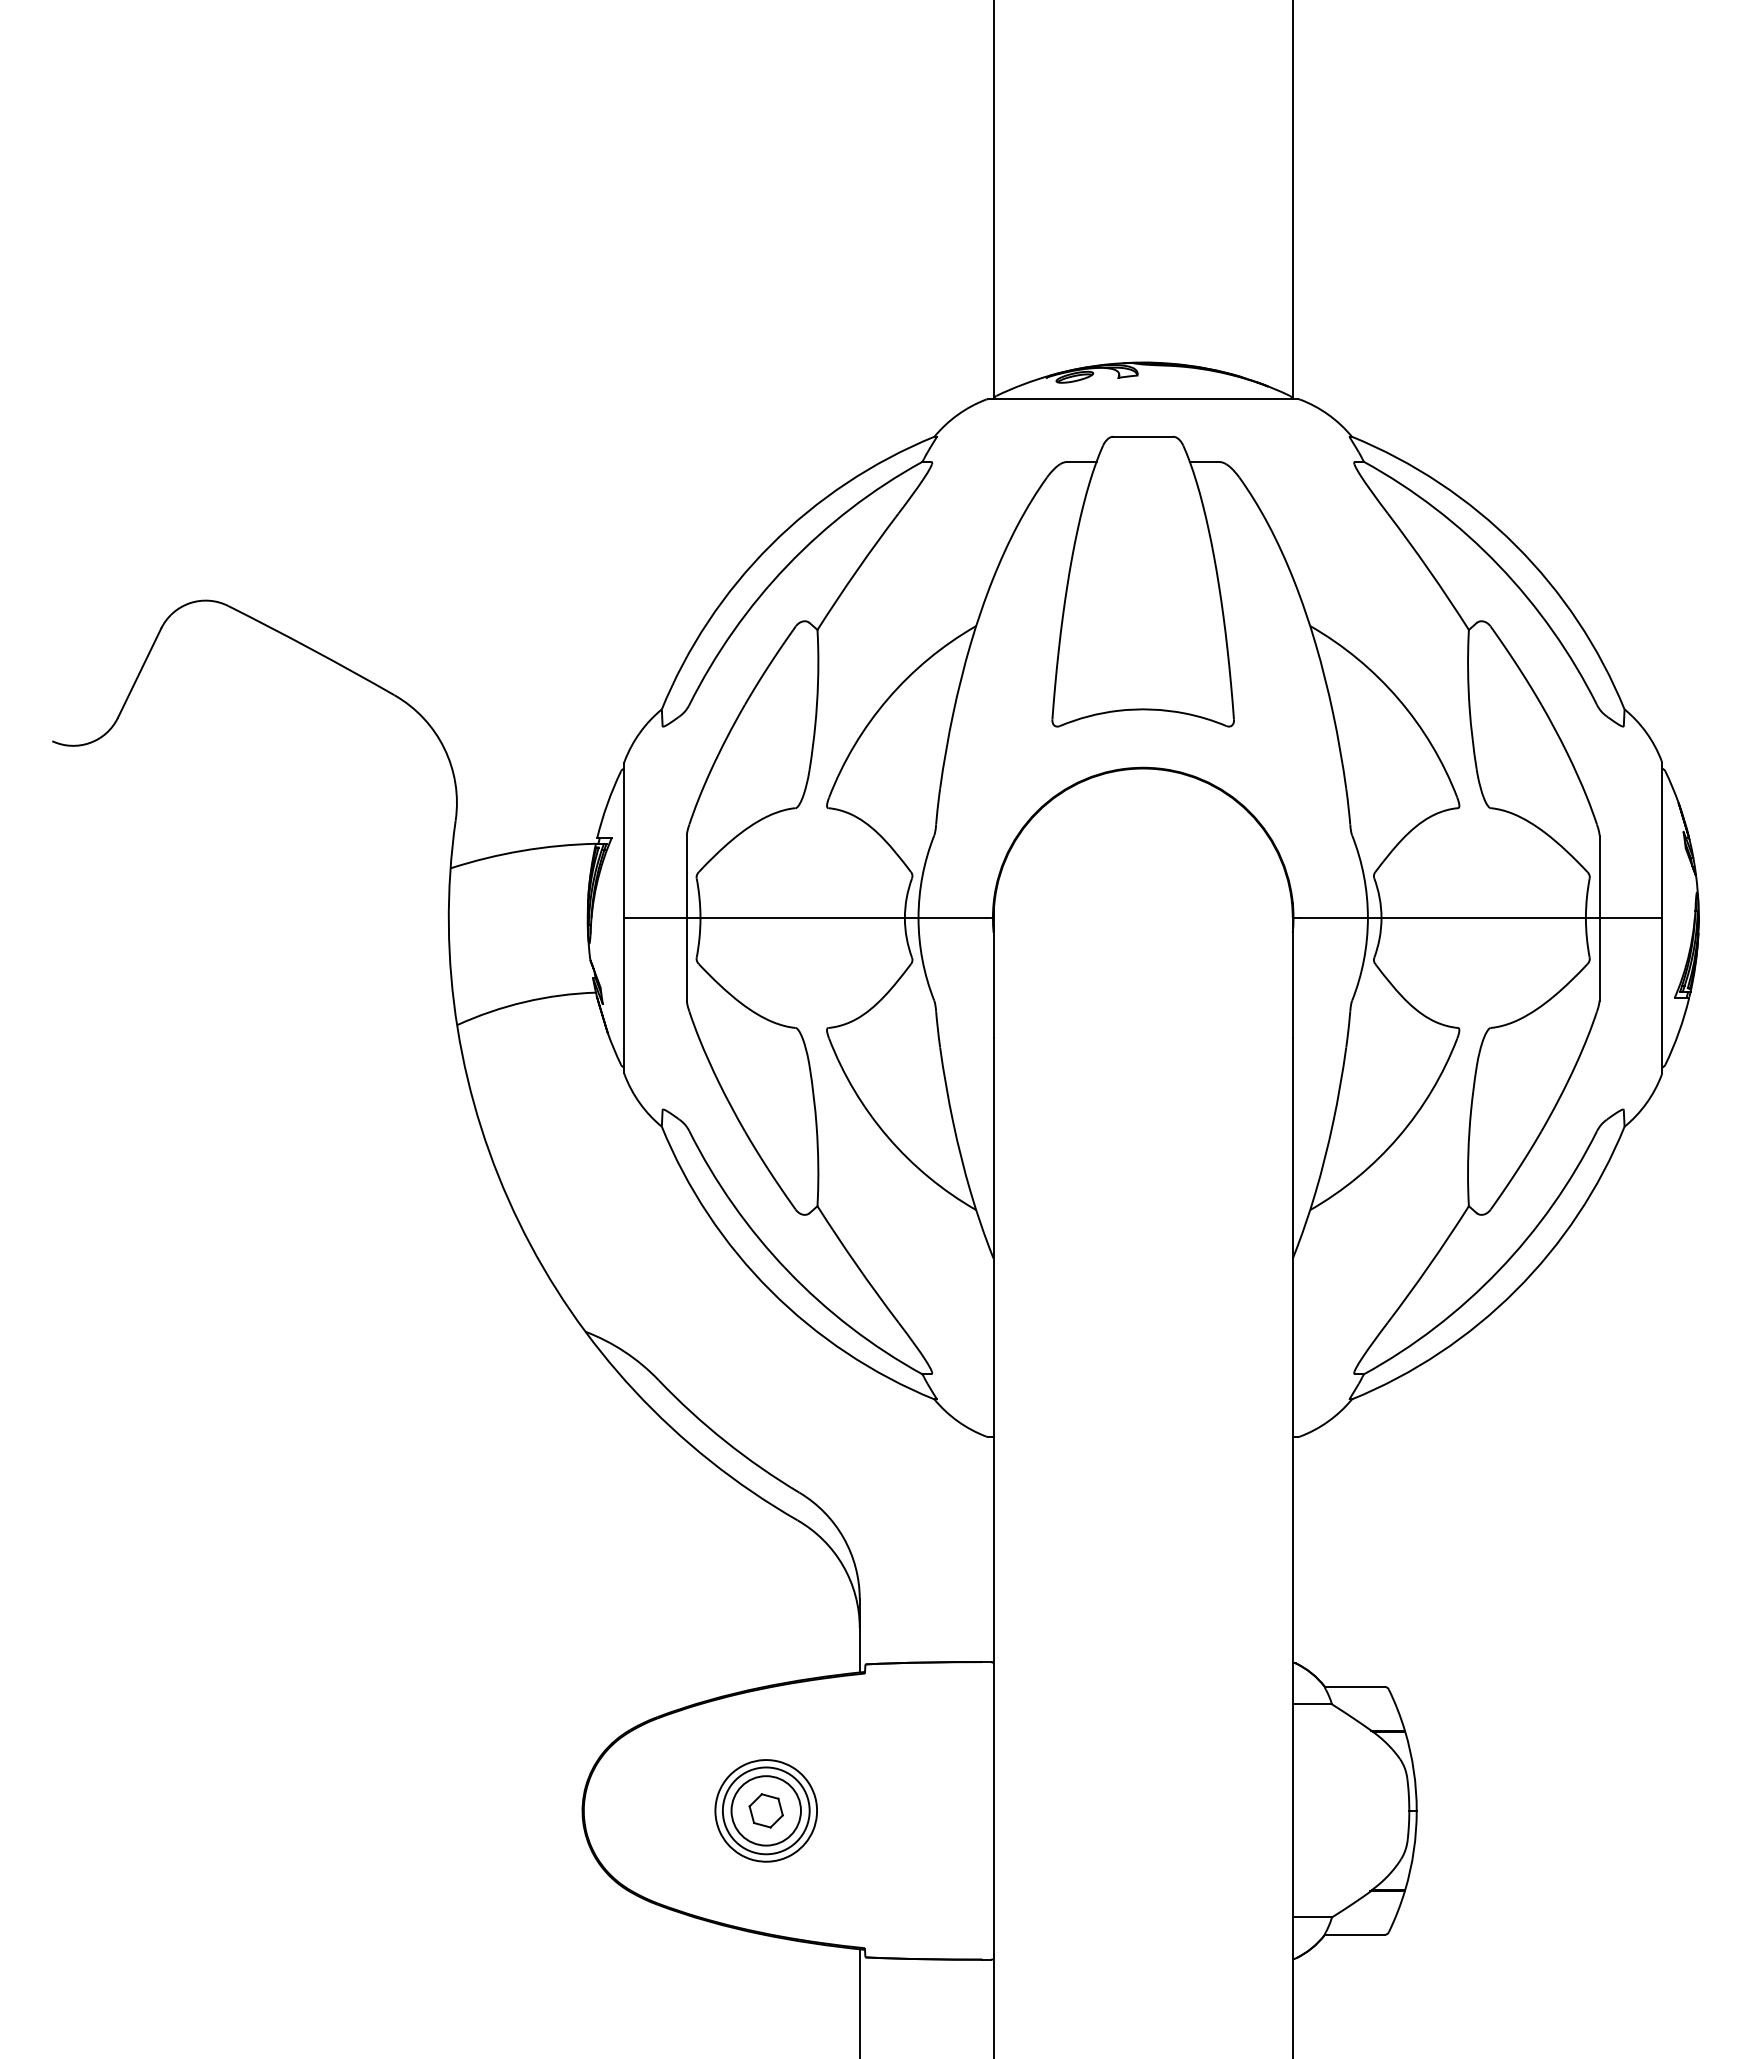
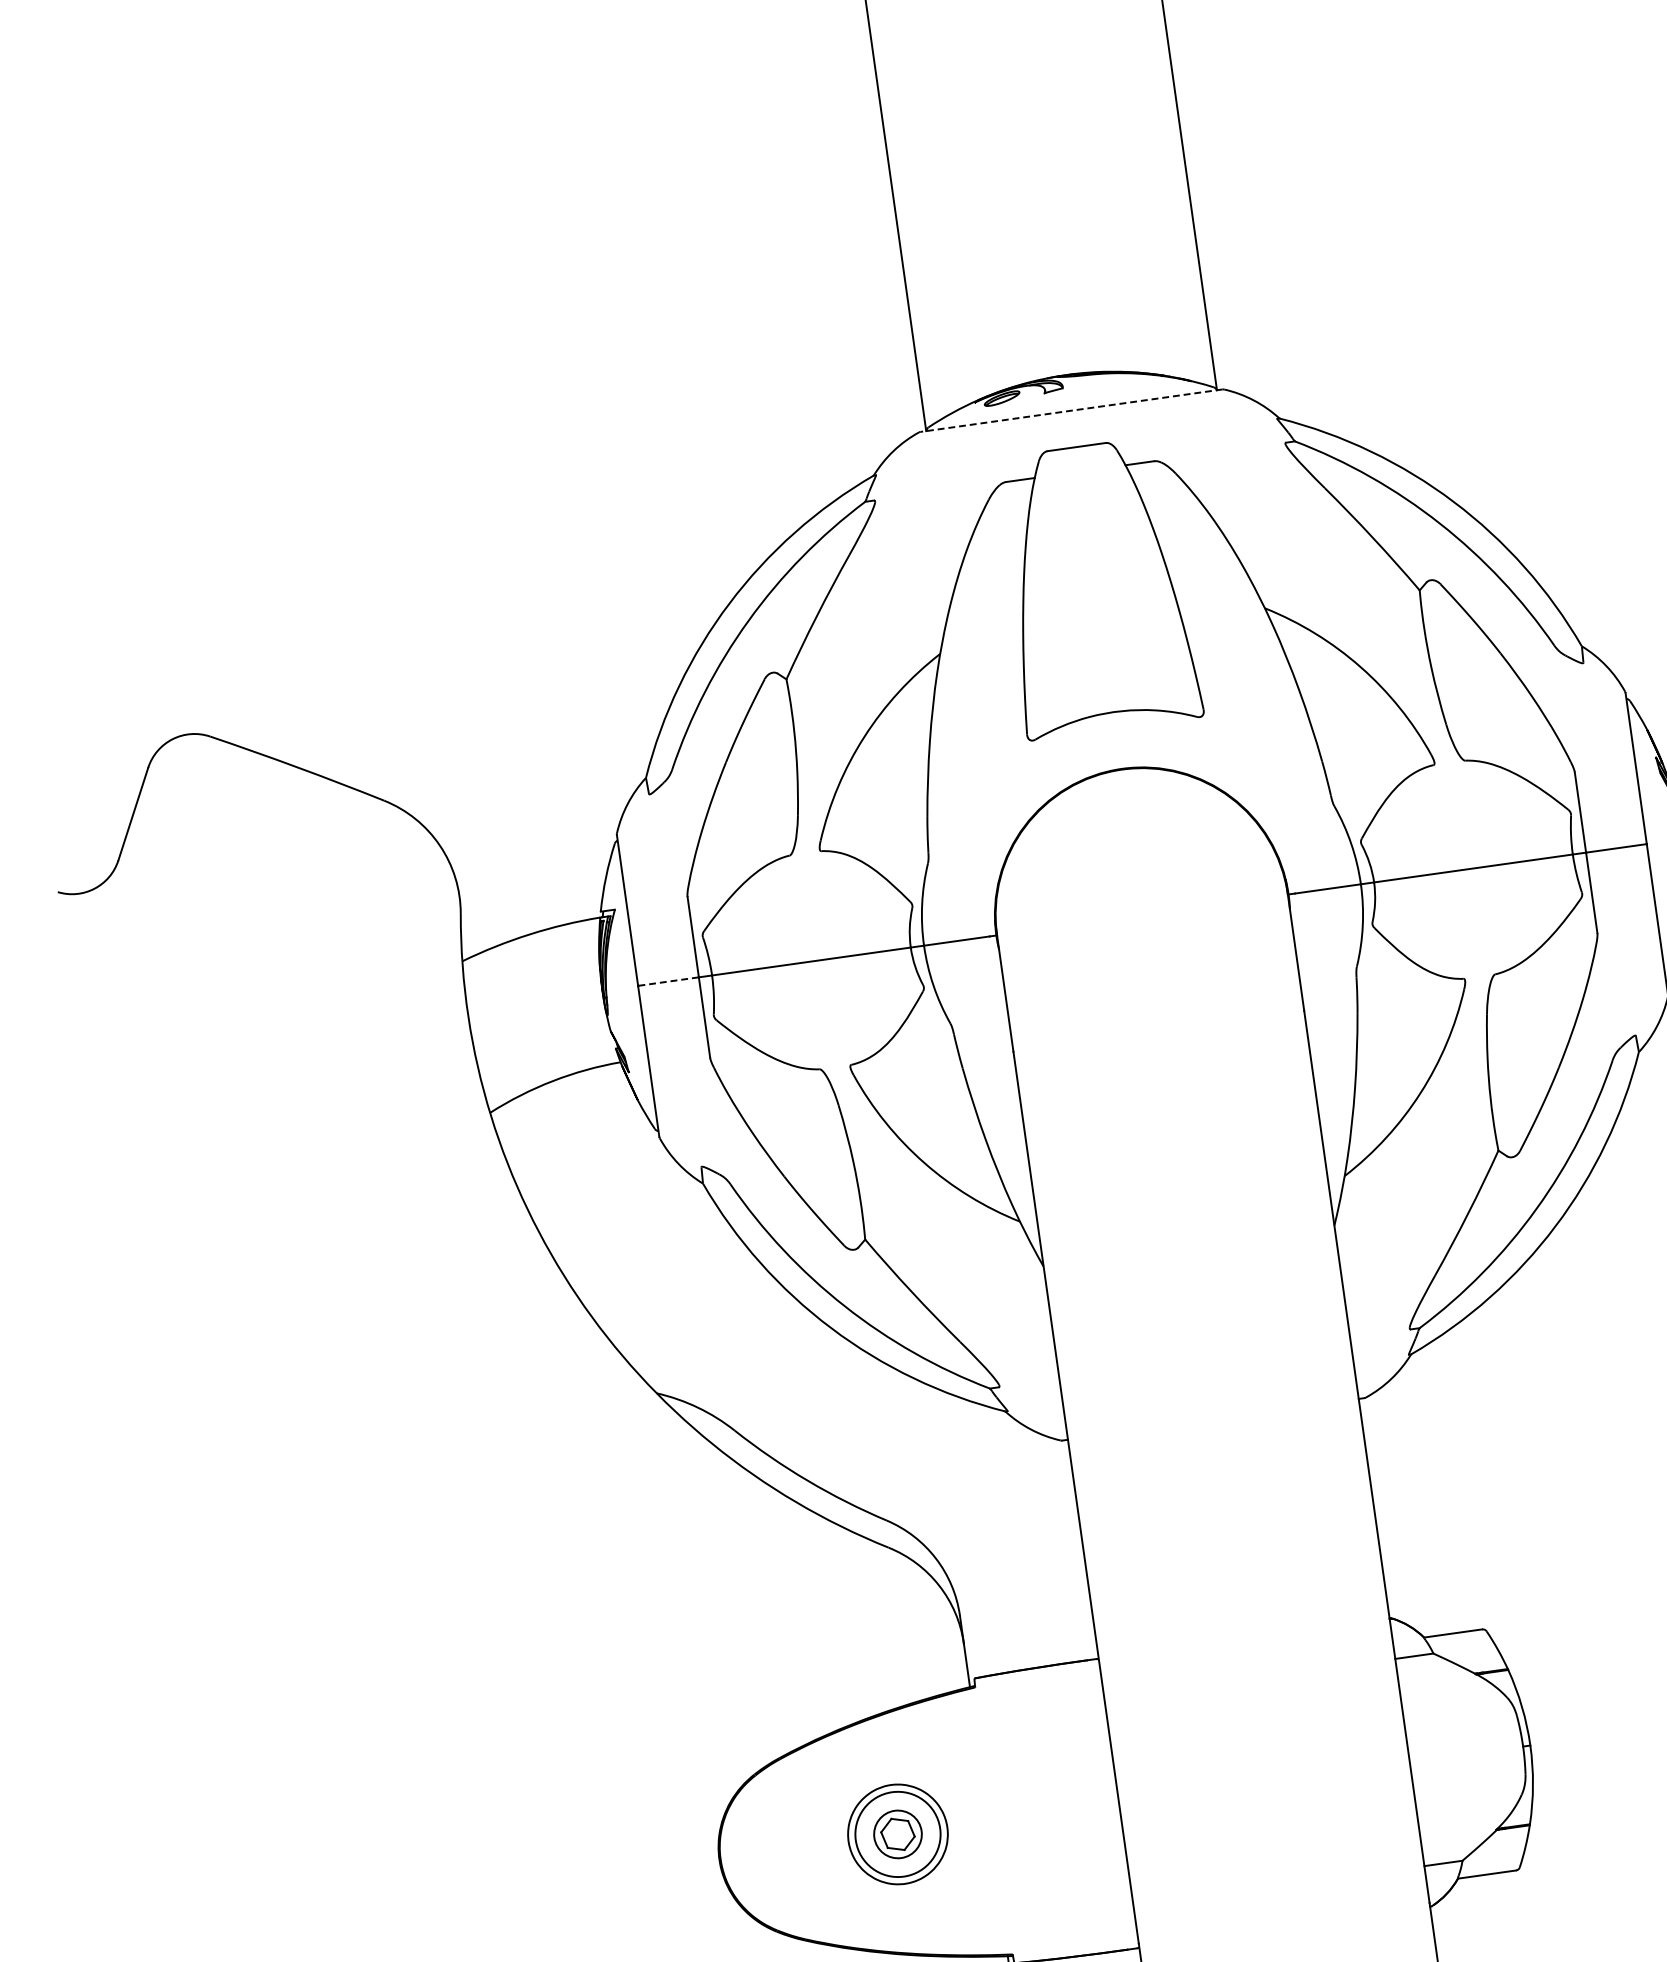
line: (1142, 399) -> (1070, 410), solid -> dashed
line: (656, 918) -> (669, 981), solid -> dashed
circle: (765, 1810) -> (897, 1834), size x0.7

